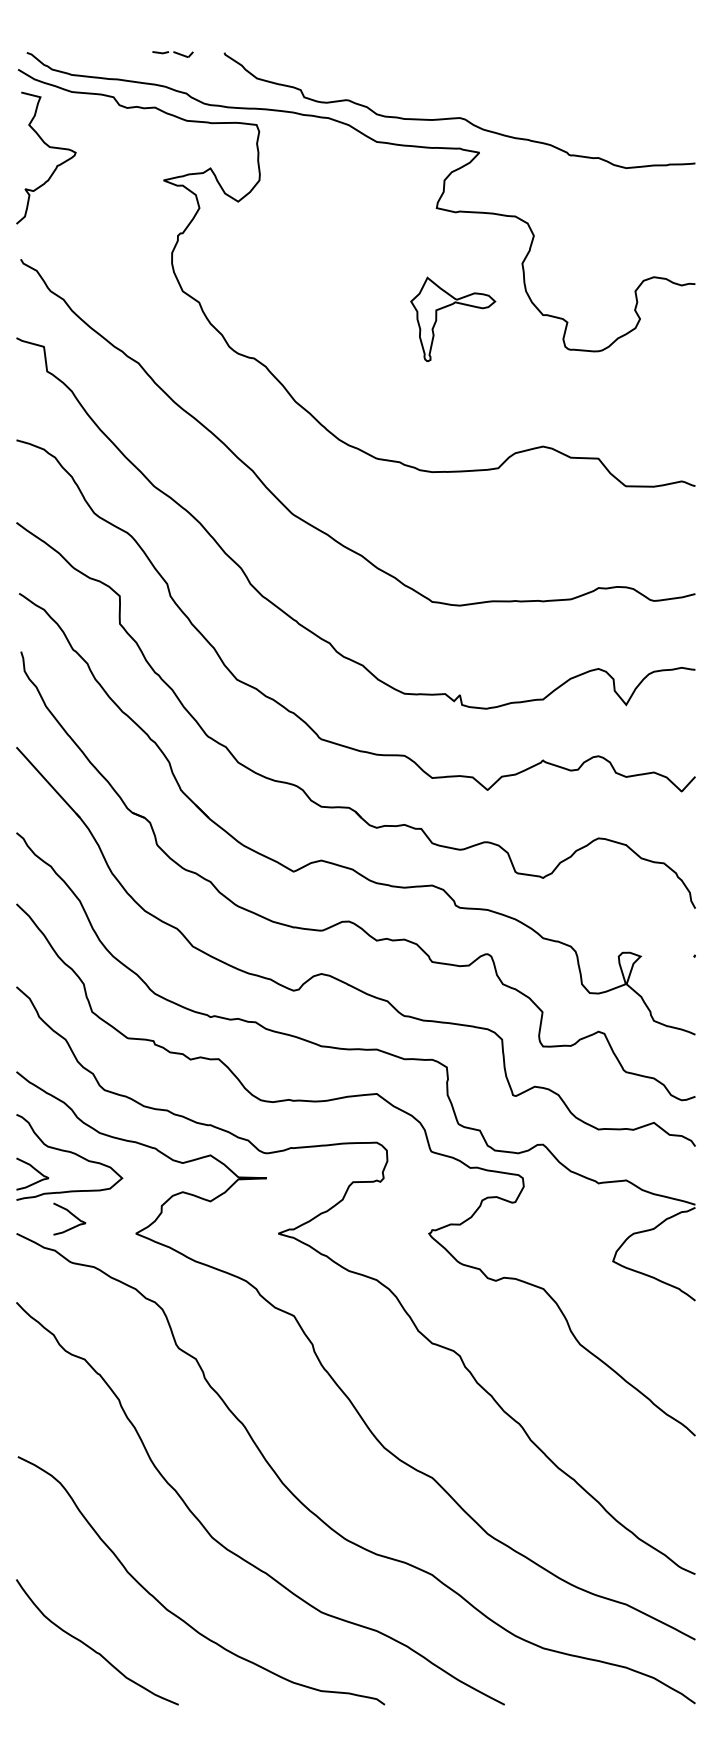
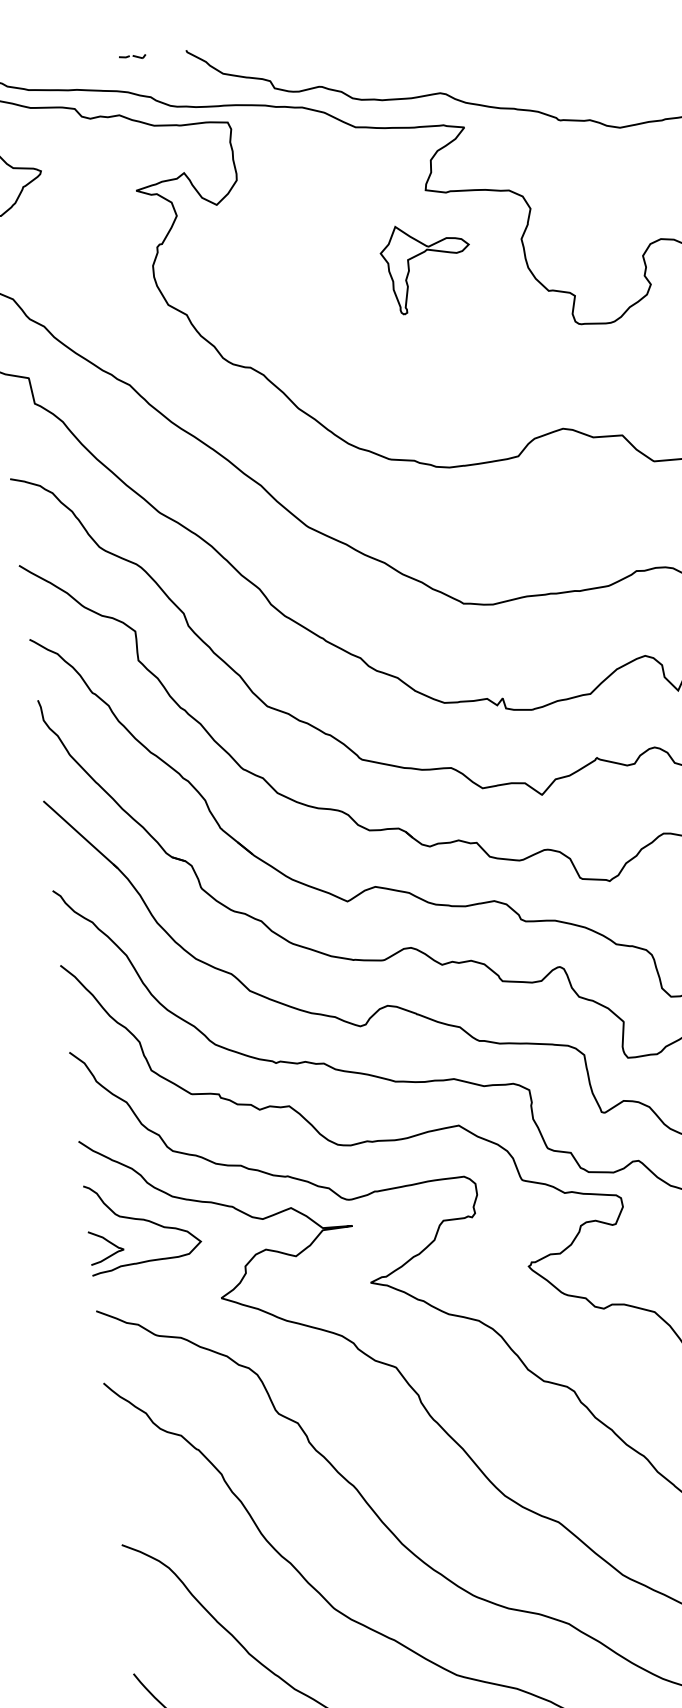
part: (173, 53) -> (132, 56), size x0.62
part: (449, 306) -> (421, 254), moved
curve: (72, 1215) -> (152, 1286), removed

